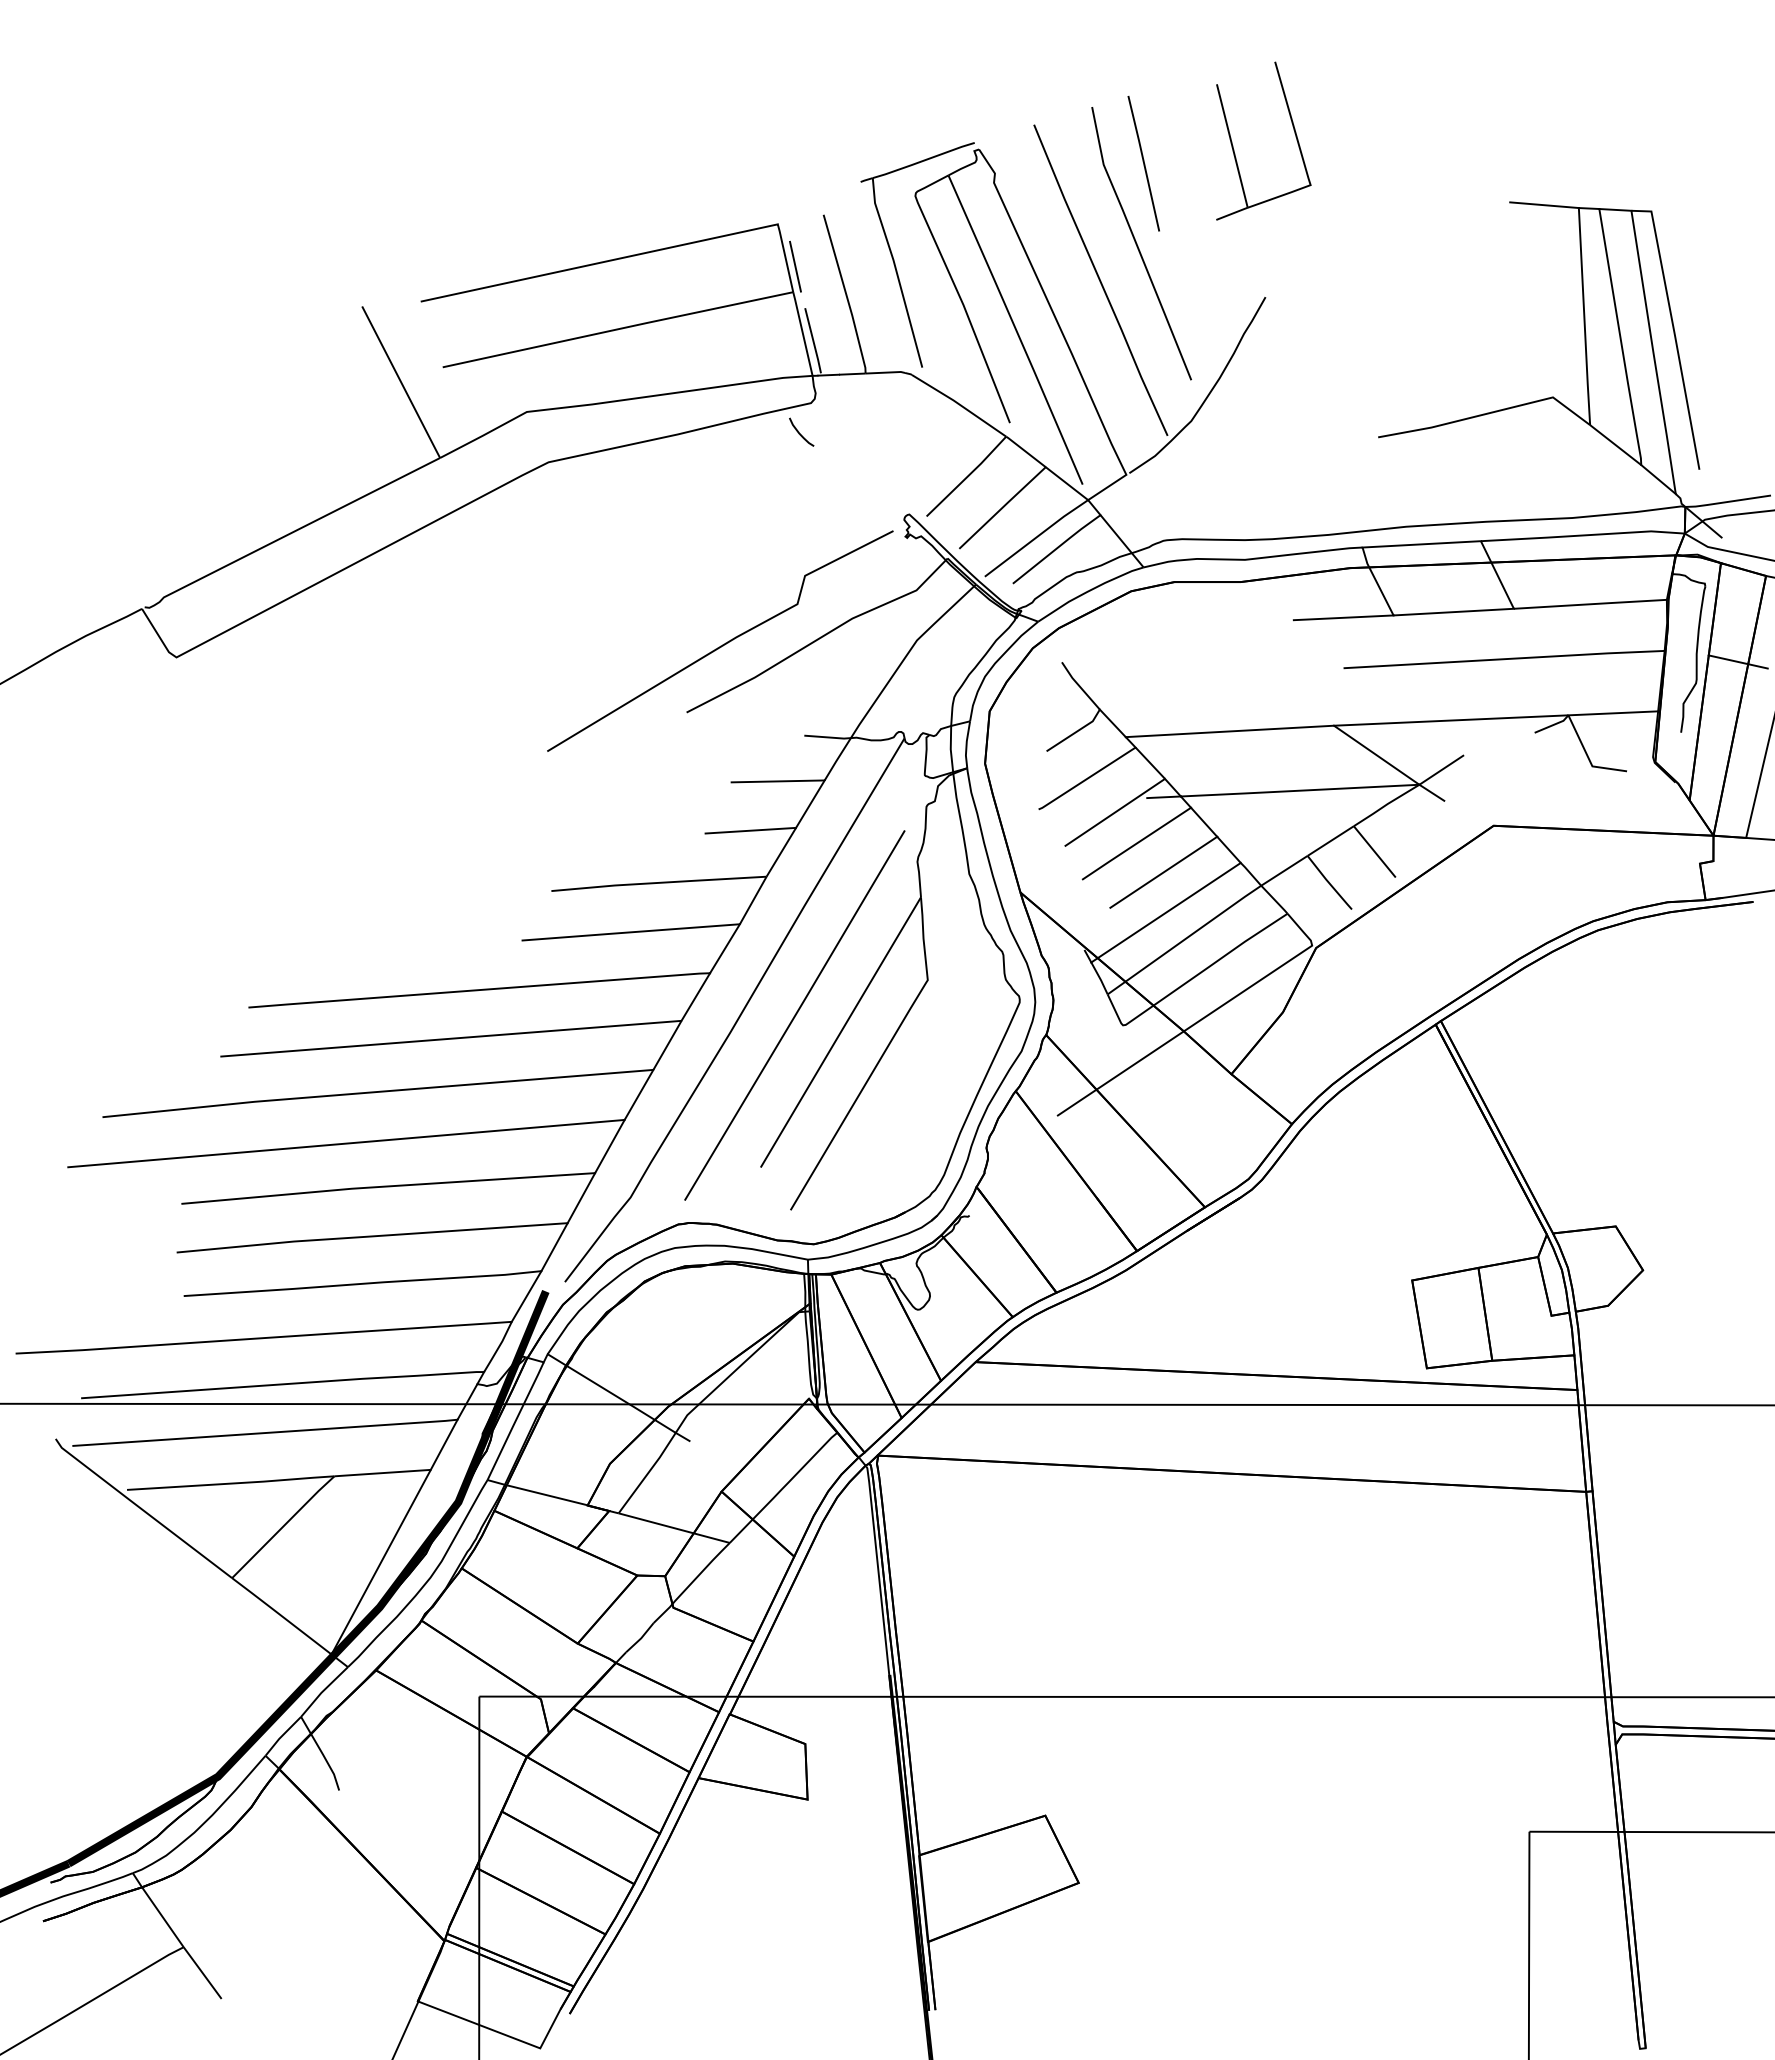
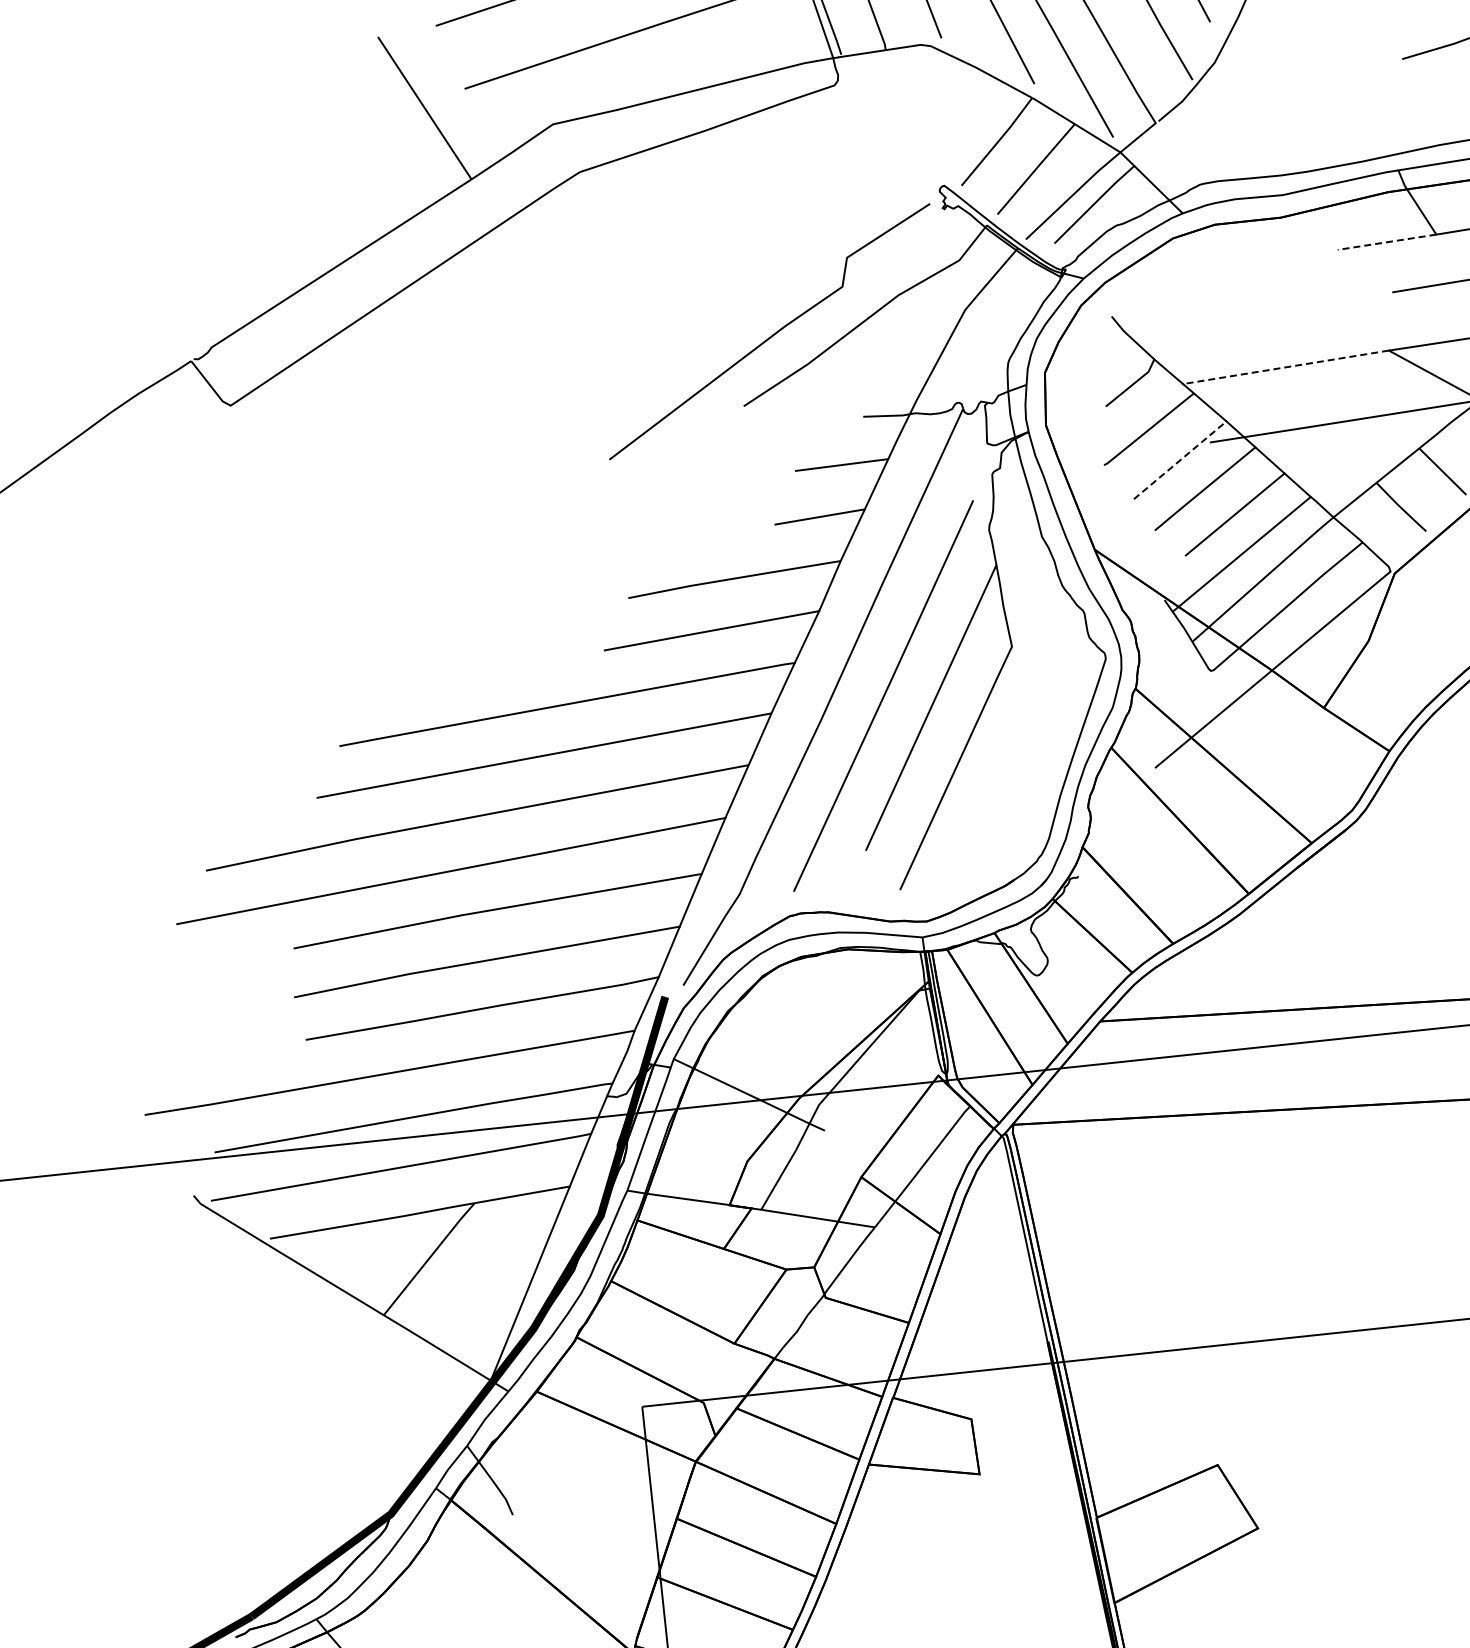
curve: (799, 432) -> (826, 115), removed
line: (1343, 617) -> (1386, 241), solid -> dashed
line: (1229, 731) -> (1285, 367), solid -> dashed
line: (1115, 811) -> (1180, 459), solid -> dashed

